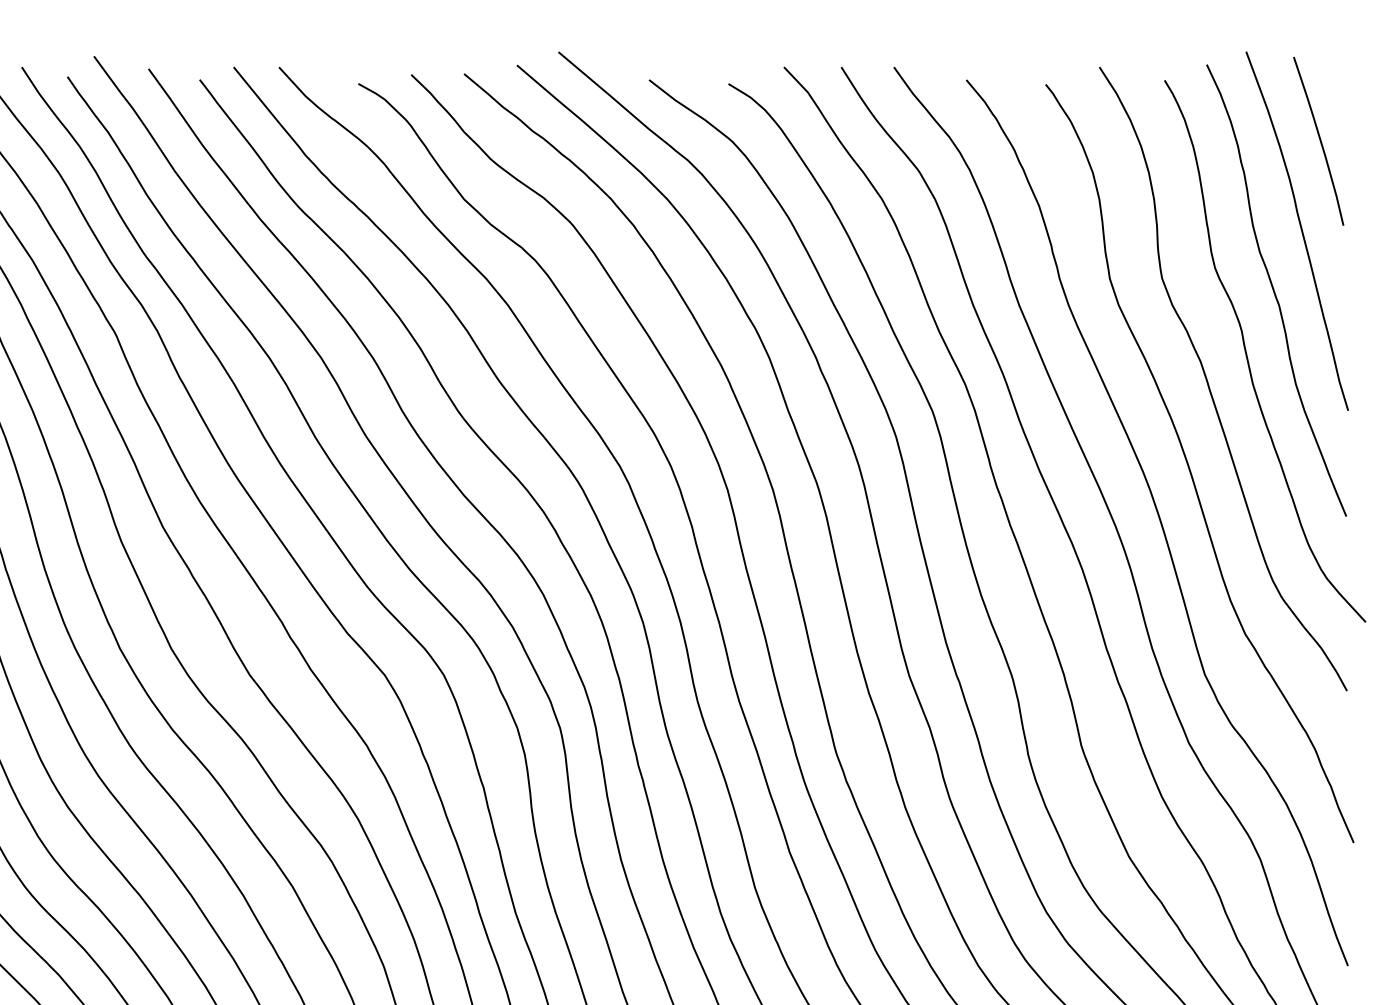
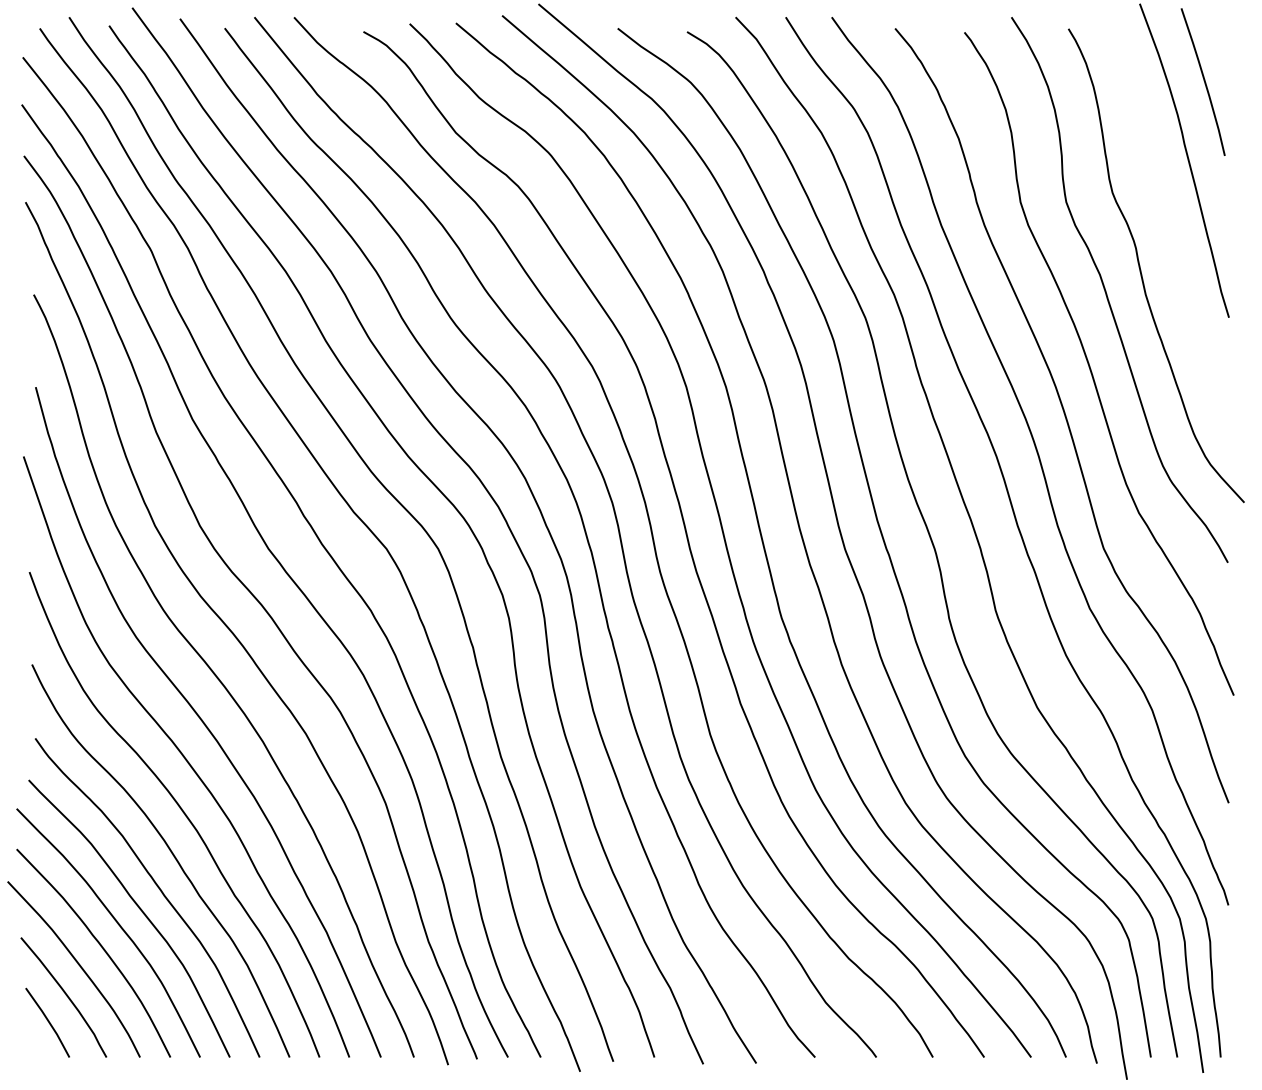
curve: (1275, 291) -> (1165, 213), removed

